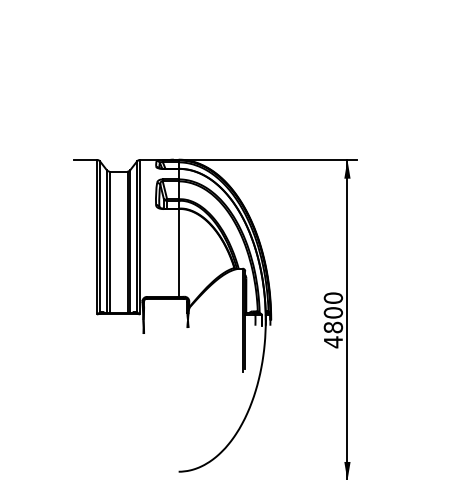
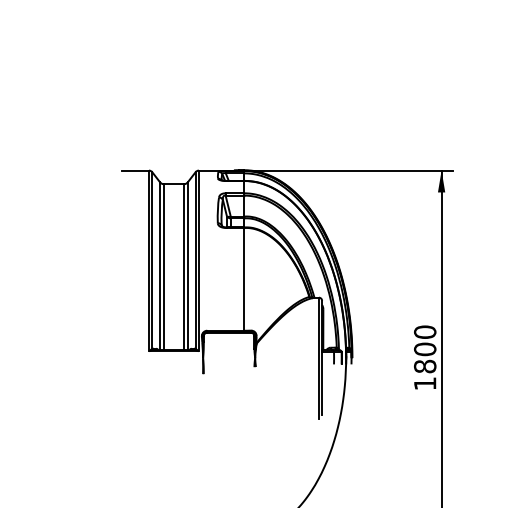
text: (333, 342) -> (425, 384), 4800 -> 1800

